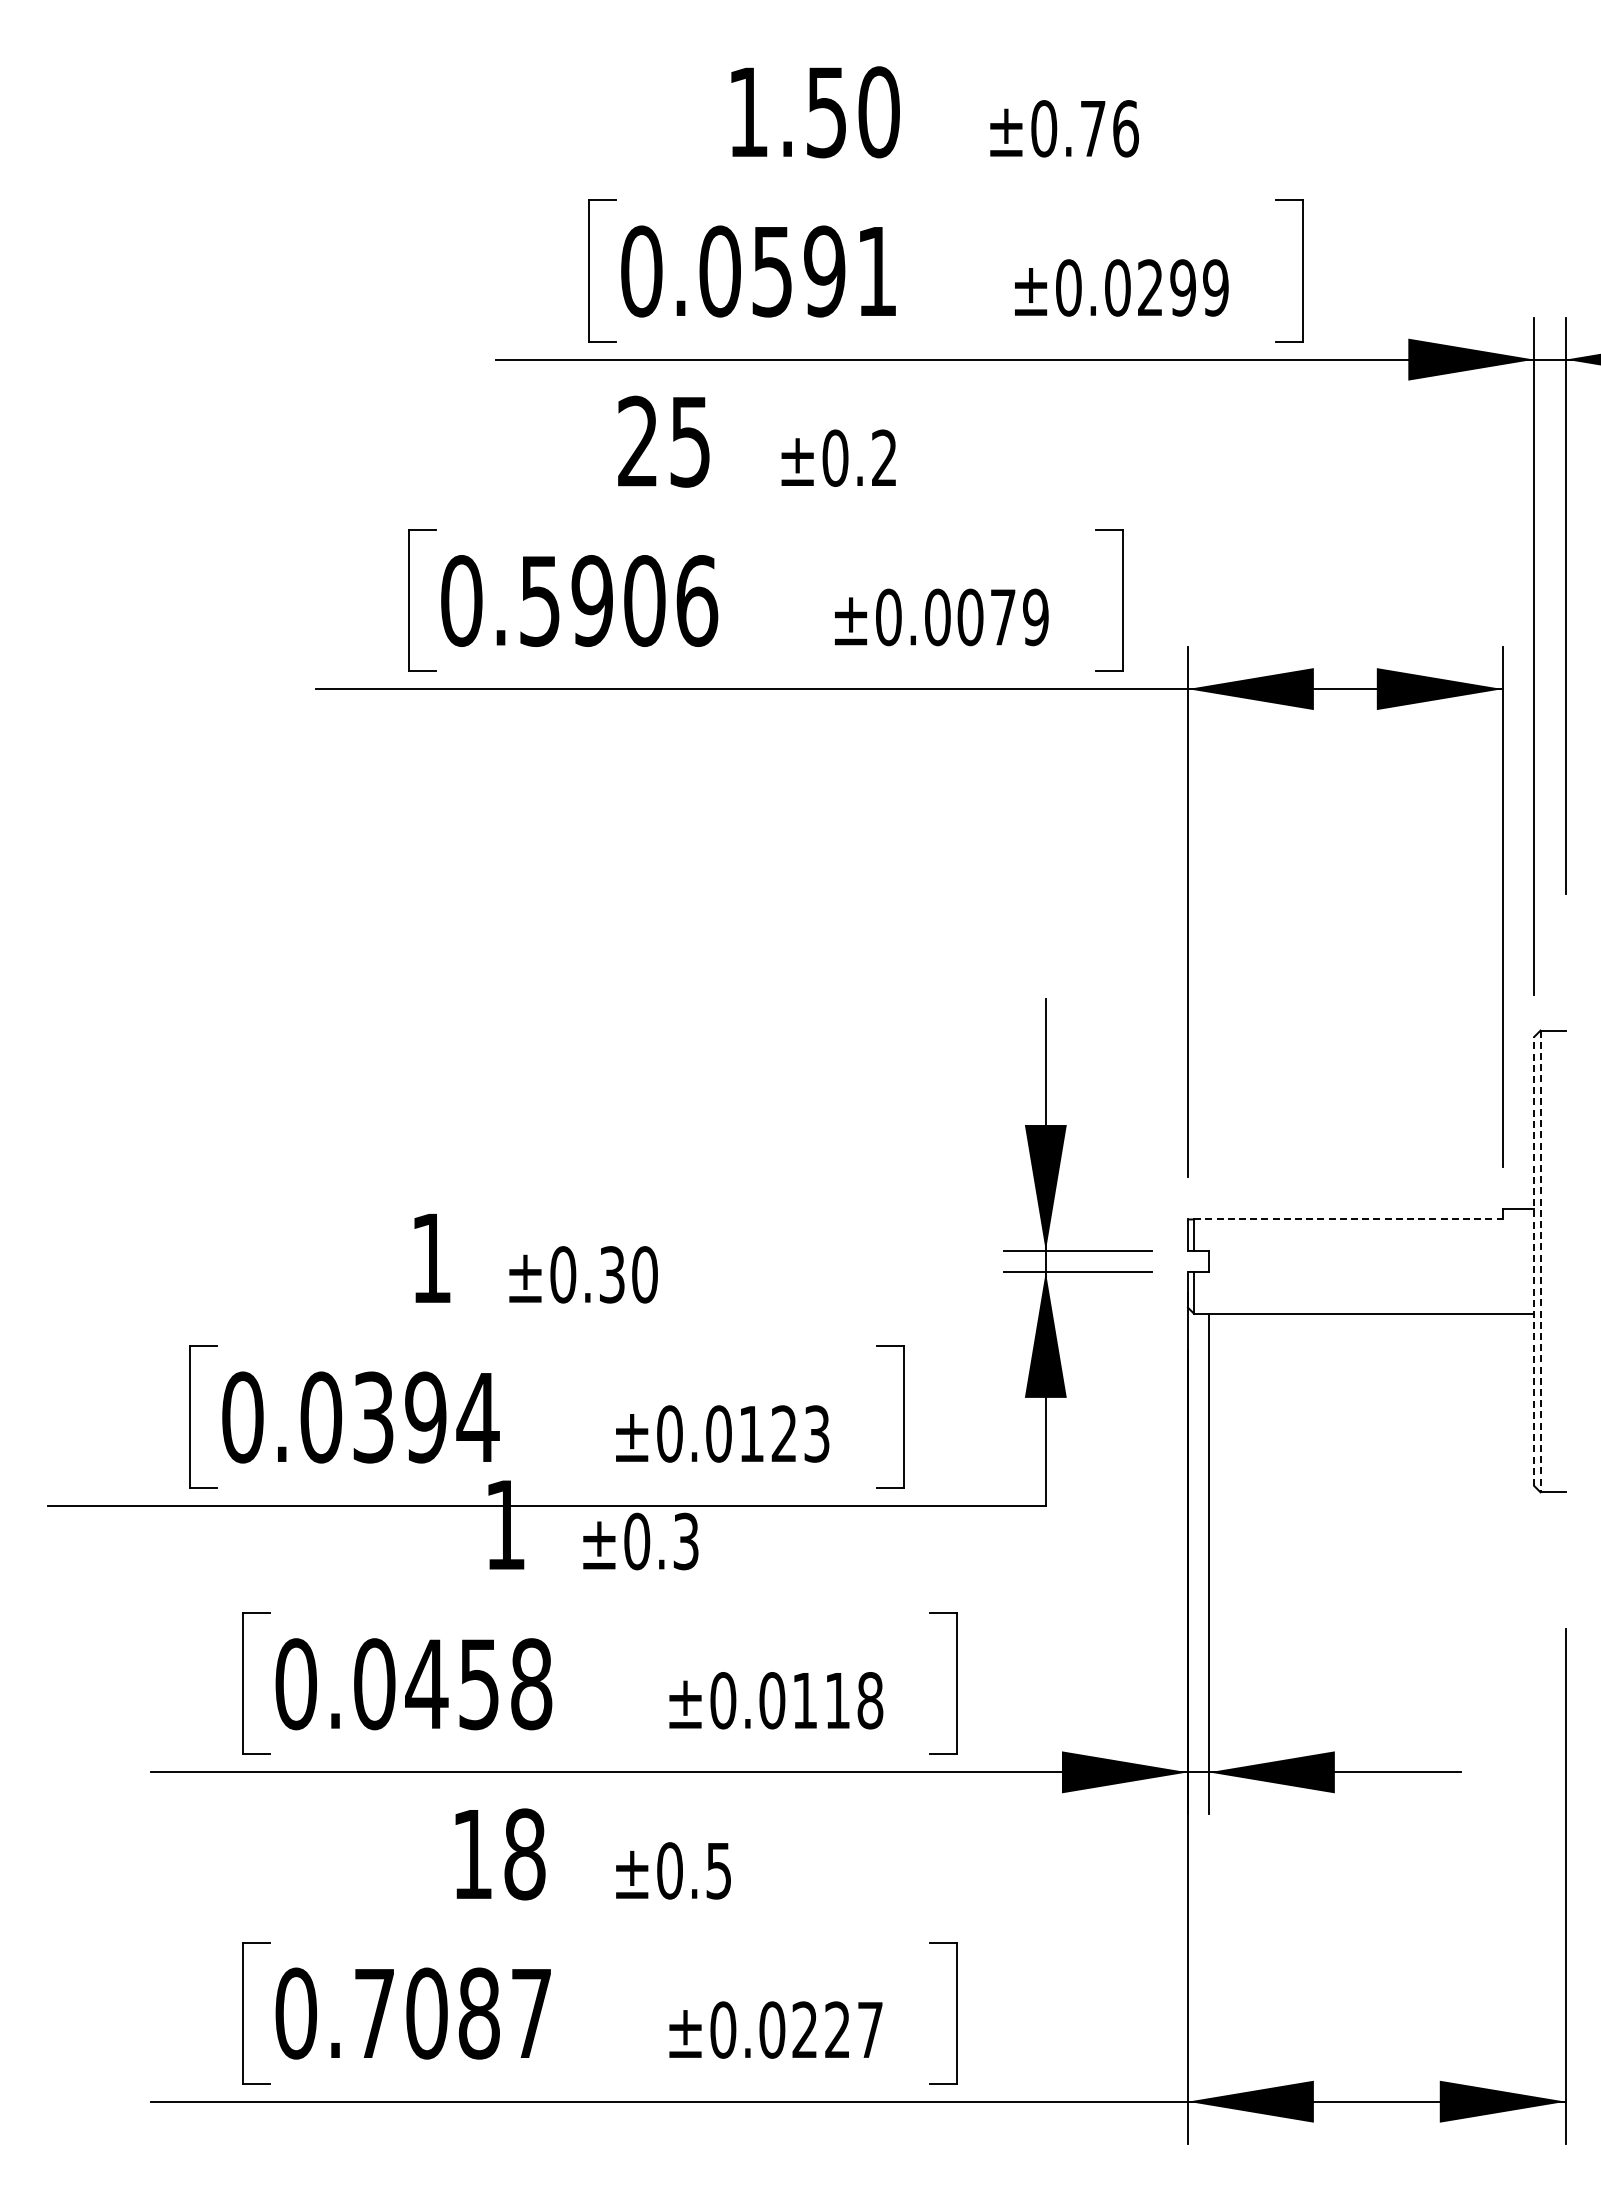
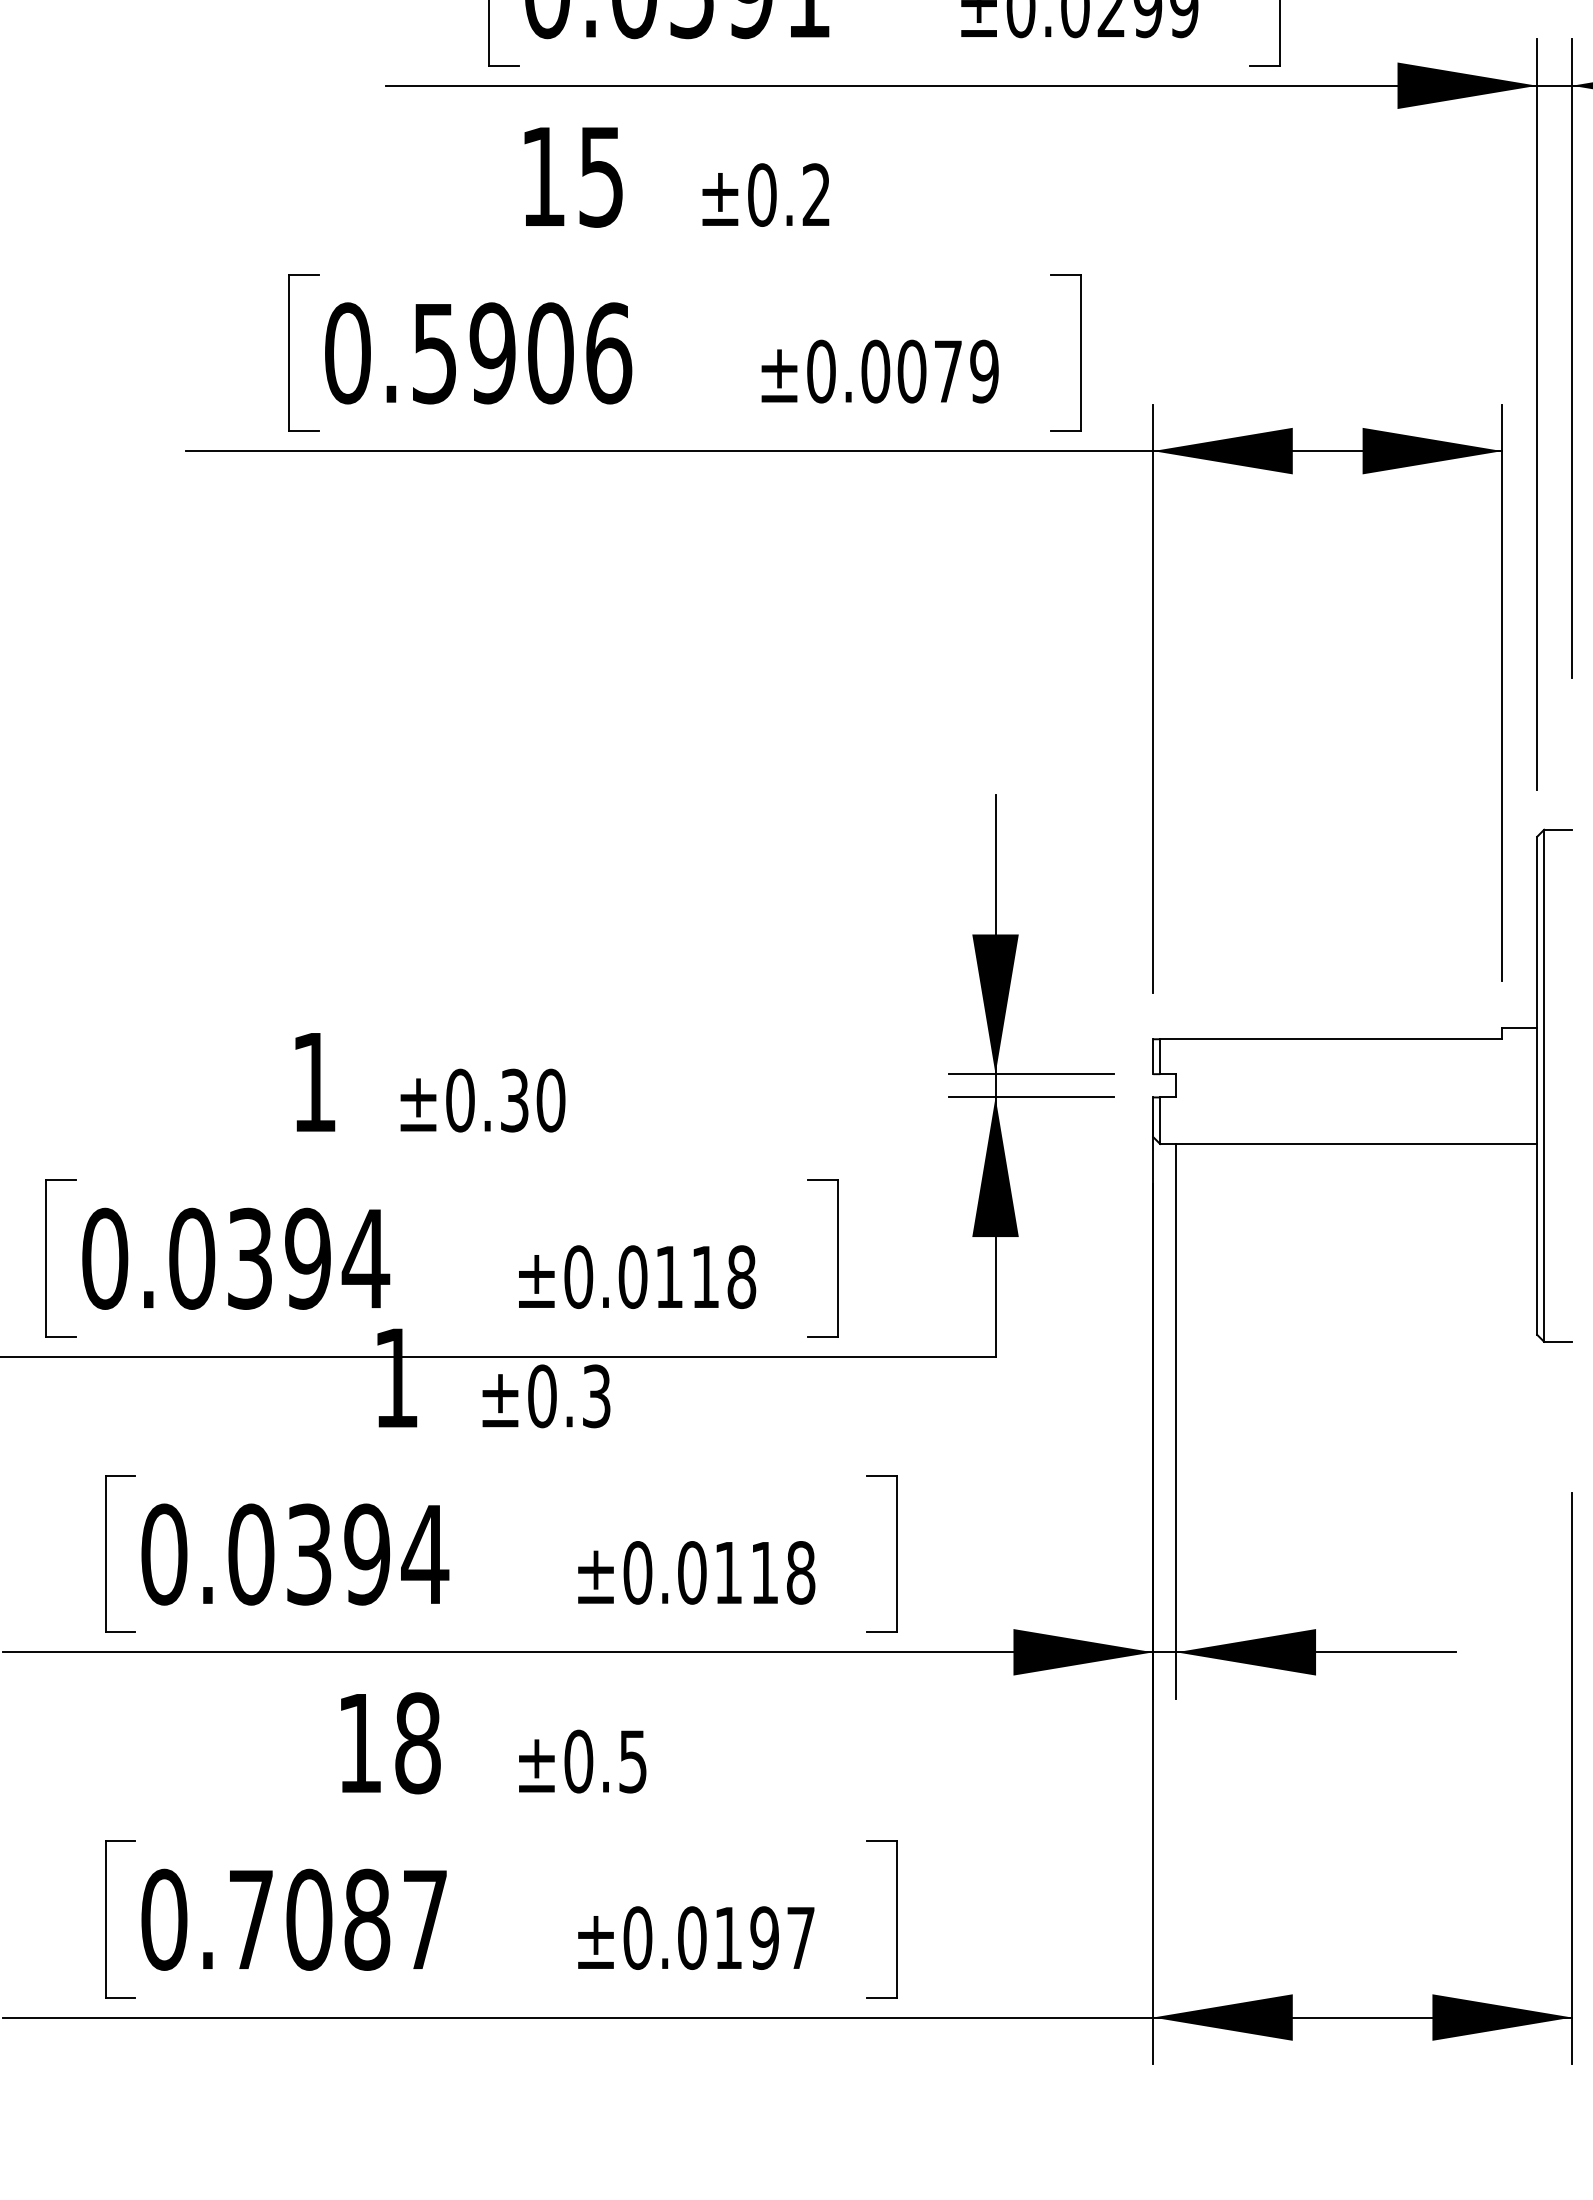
text: (637, 440) -> (542, 175), 25 -> 15
line: (1349, 1219) -> (1332, 1039), dashed -> solid
line: (1534, 1261) -> (1537, 1085), dashed -> solid
line: (1540, 1261) -> (1544, 1085), dashed -> solid
text: (800, 1433) -> (723, 1276), ±0.0123 -> ±0.0118
text: (479, 1684) -> (367, 1554), 0.0458 -> 0.0394
text: (821, 2029) -> (746, 1937), ±0.0227 -> ±0.0197

